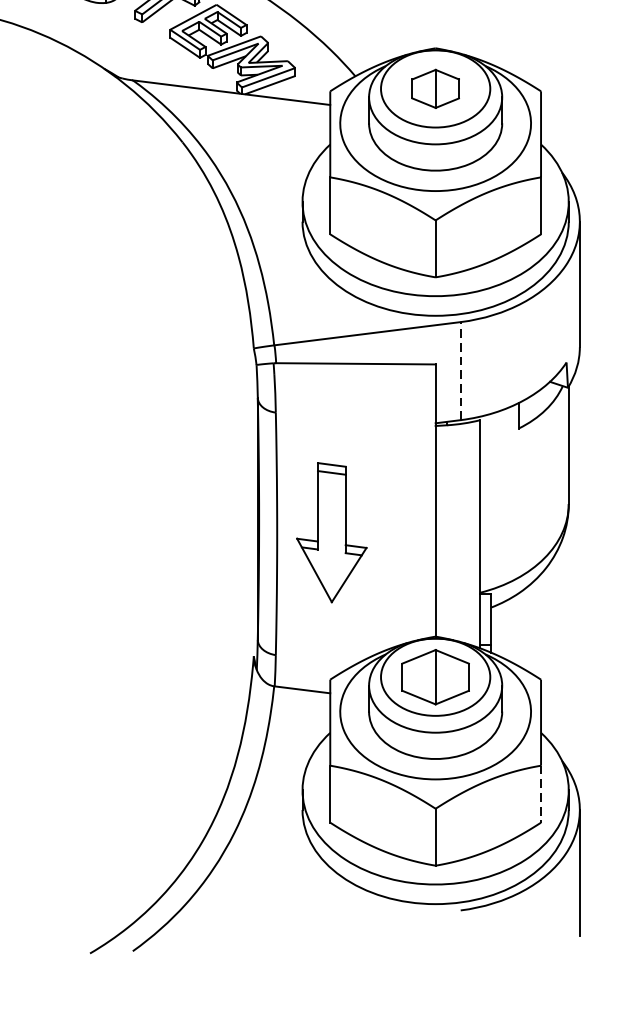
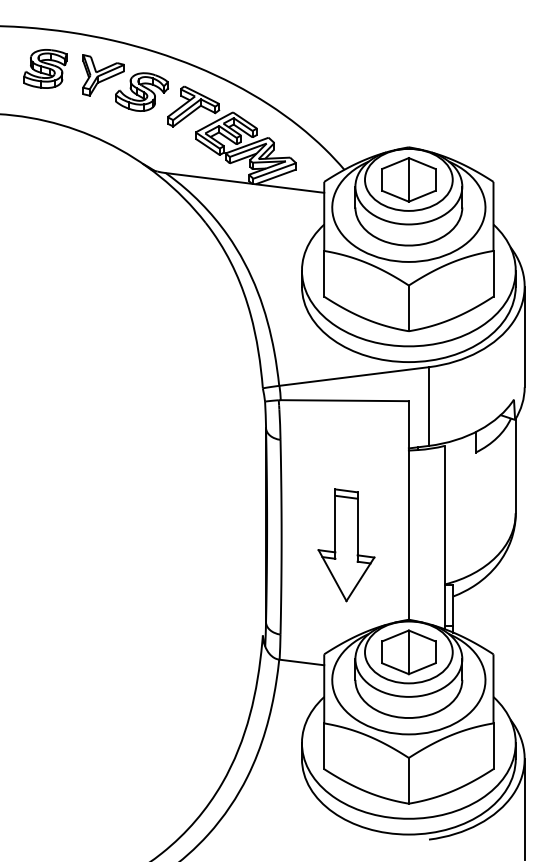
part: (435, 88) -> (408, 179), size x1.43
line: (460, 371) -> (428, 406), dashed -> solid
part: (331, 532) -> (346, 545), moved
line: (541, 794) -> (493, 746), dashed -> solid

